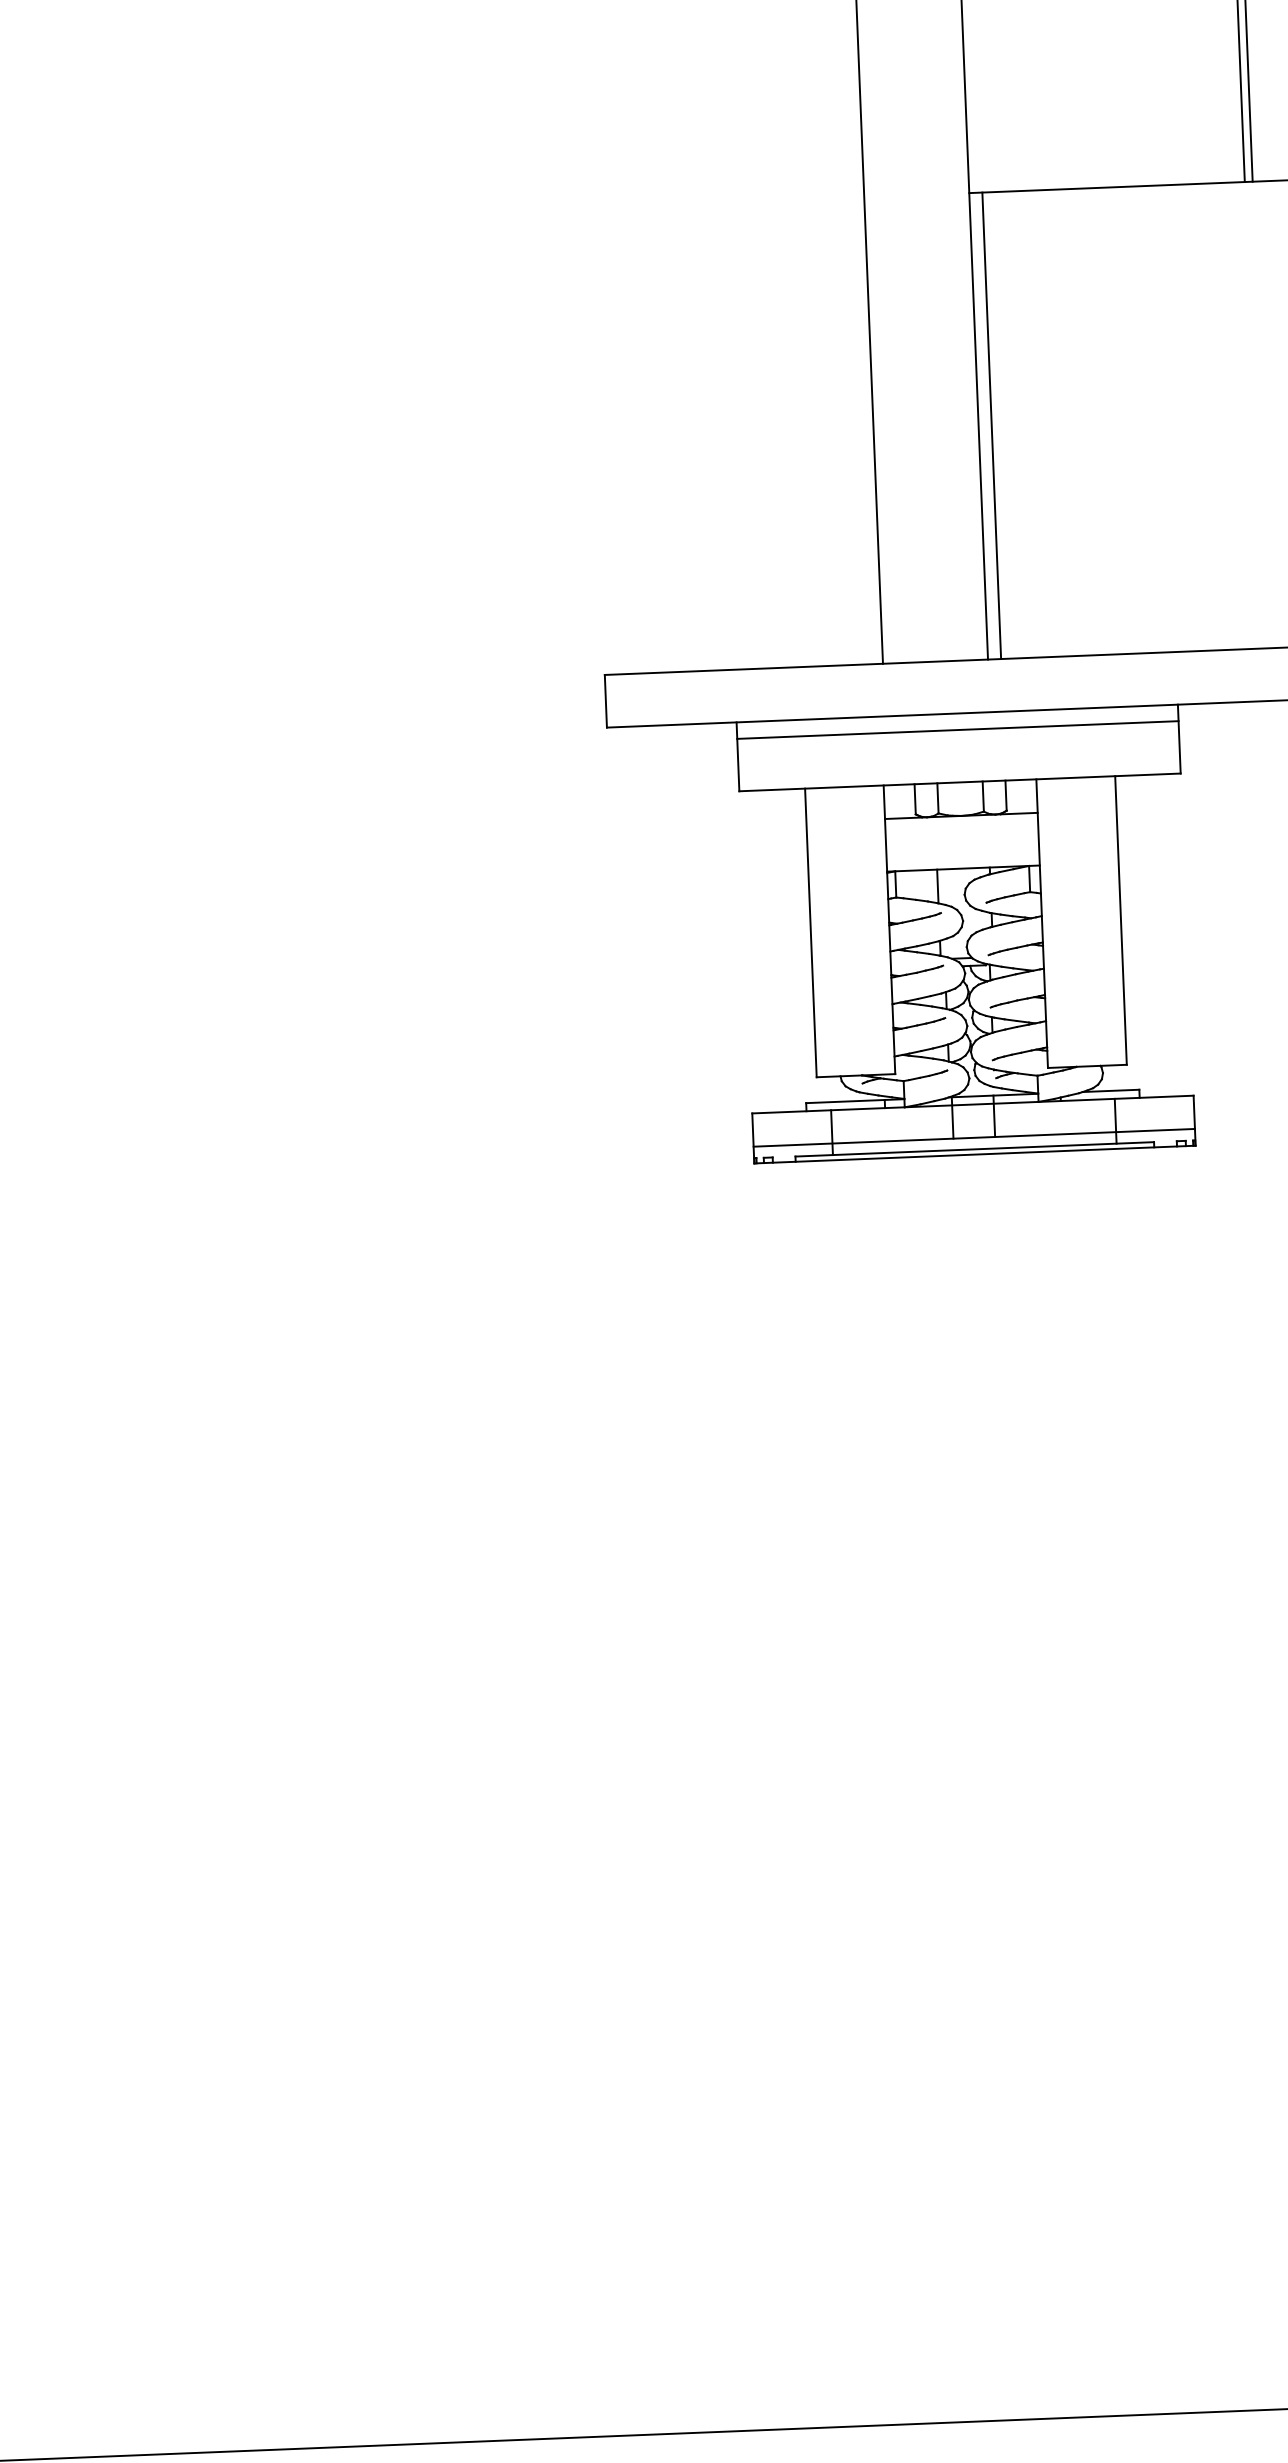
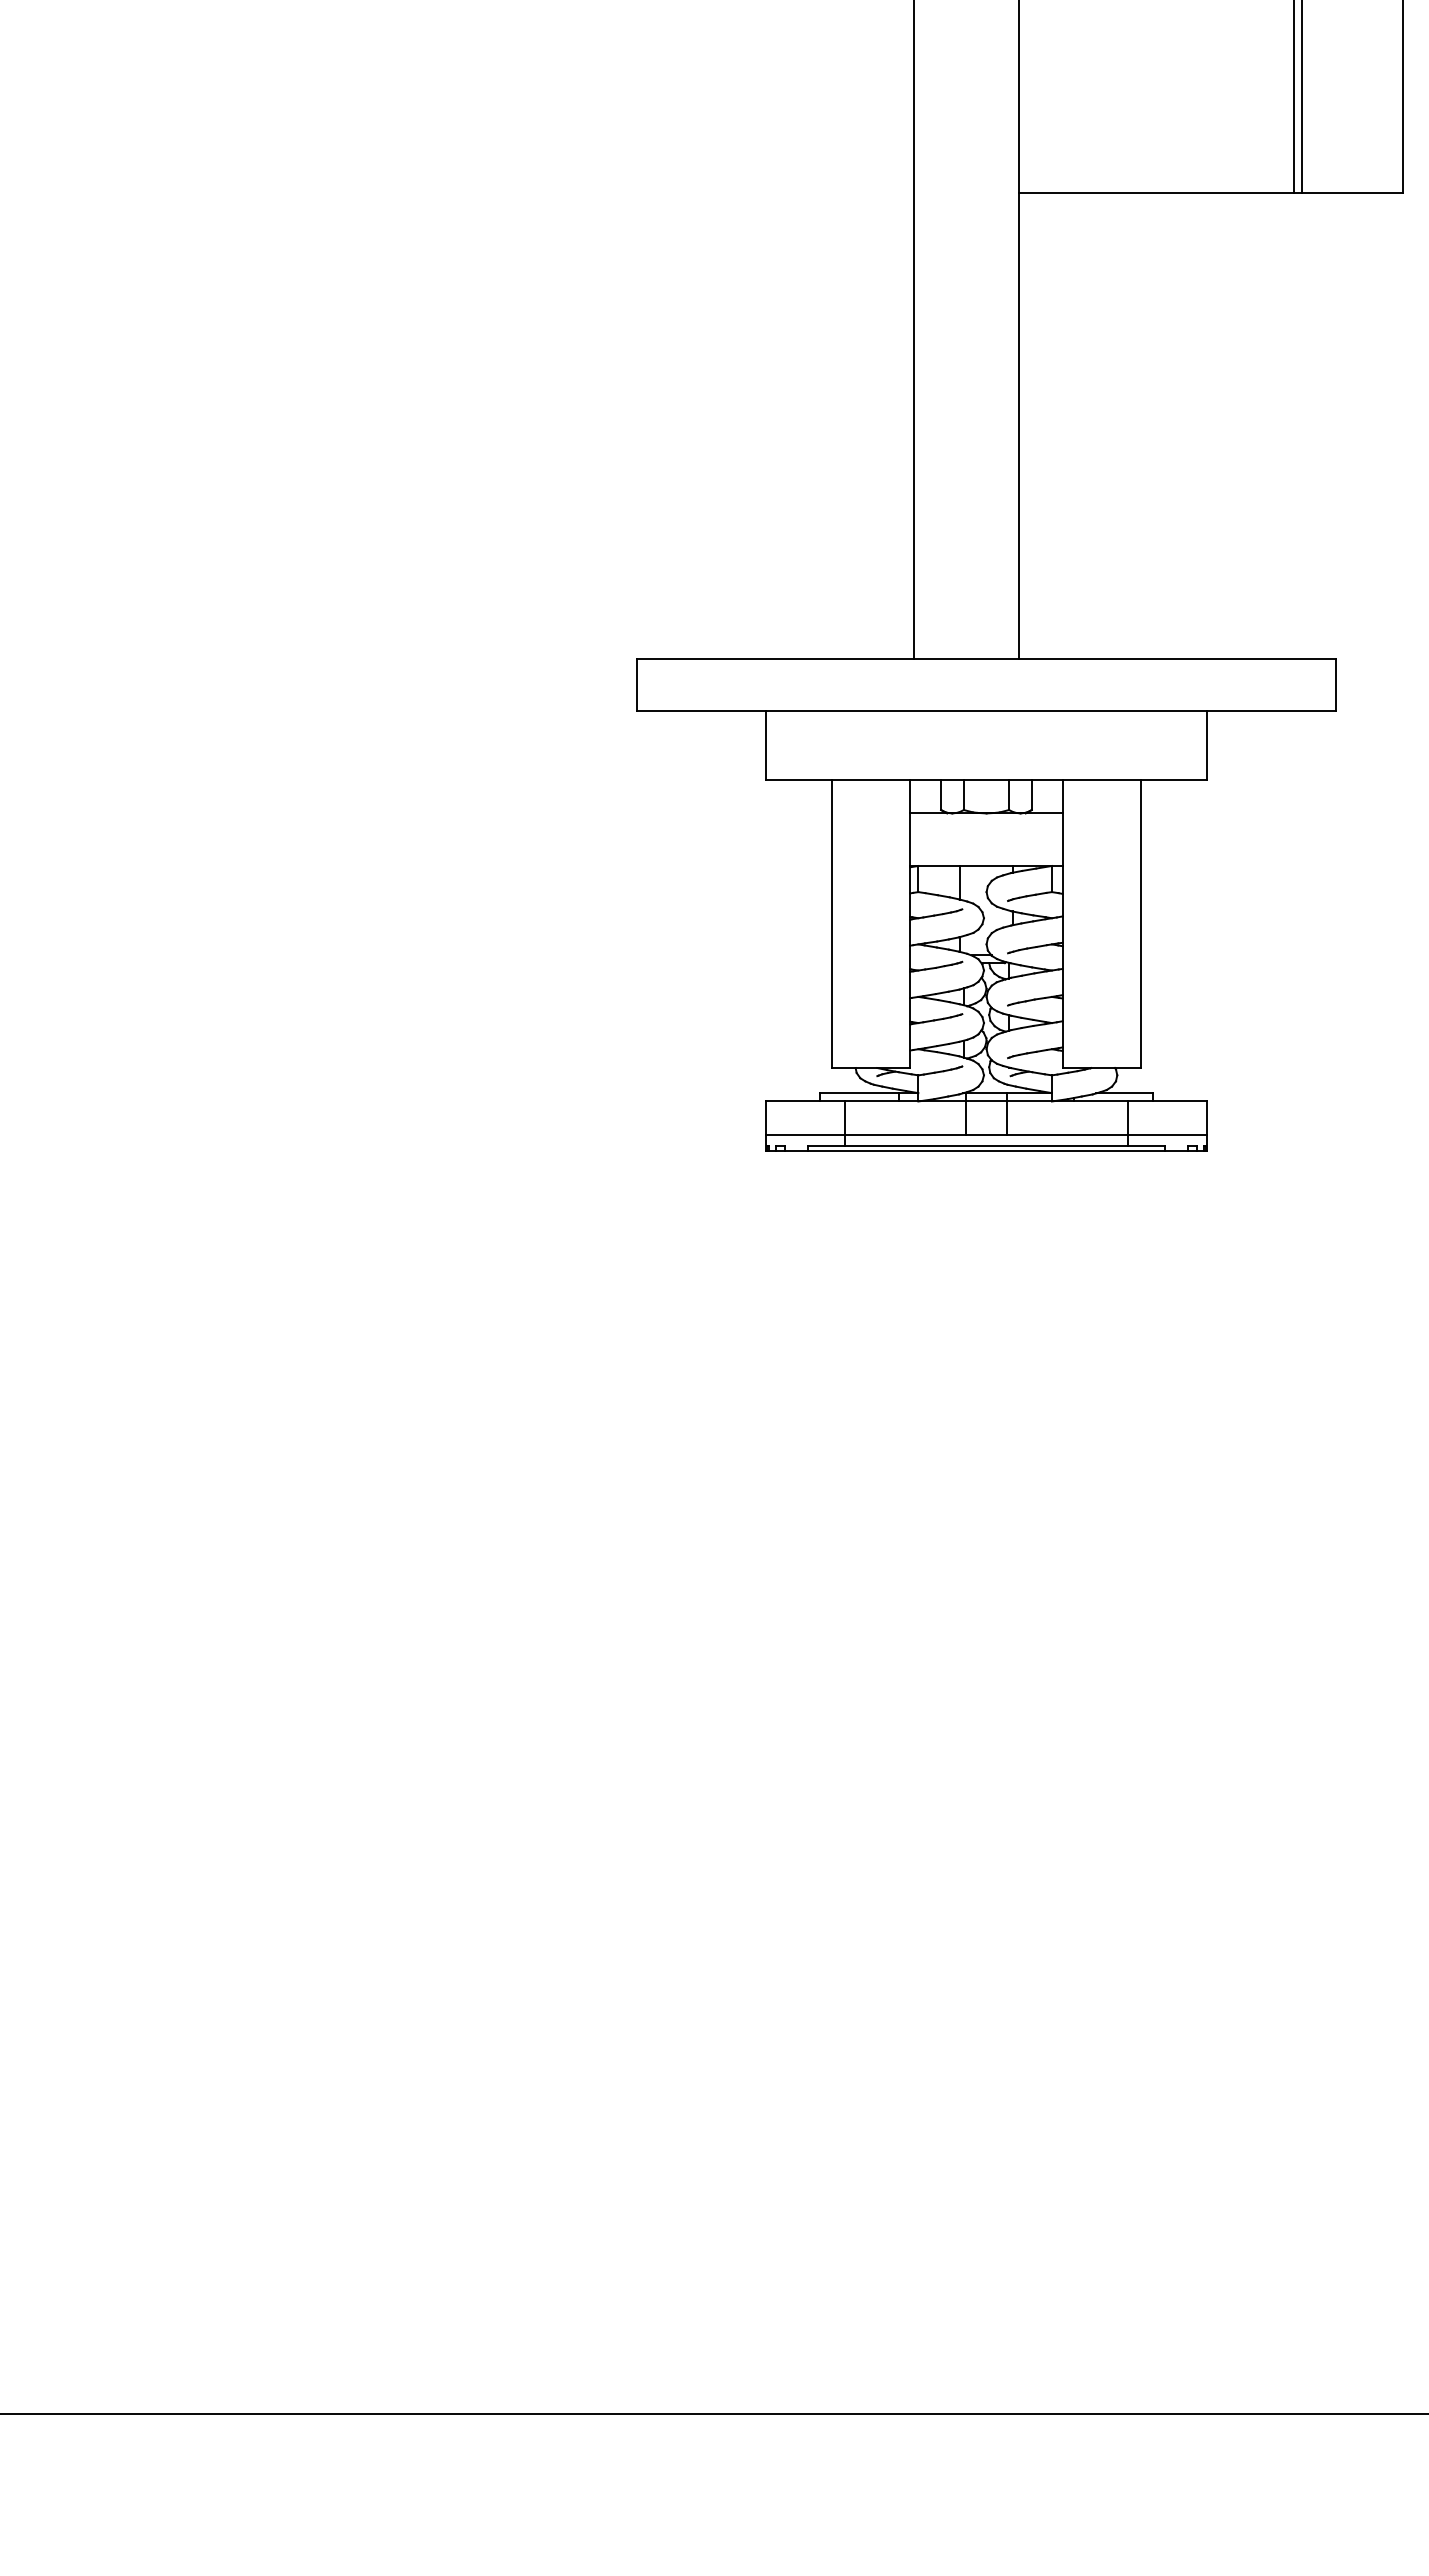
line: (991, 425) -> (1032, 425), removed
line: (957, 729) -> (986, 727), removed

